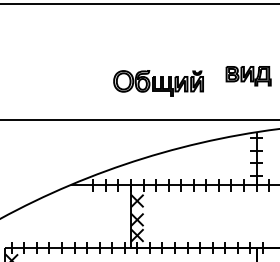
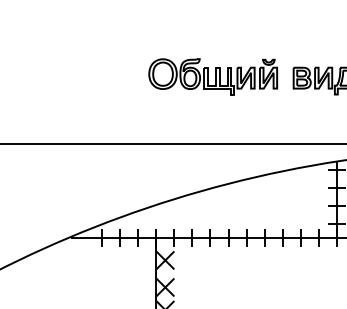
part: (158, 83) -> (213, 77), moved

